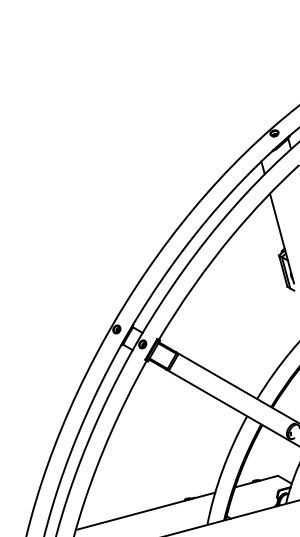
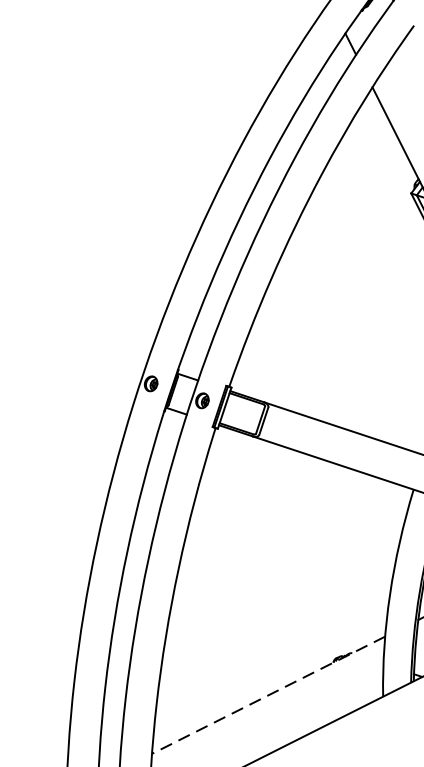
line: (145, 511) -> (268, 695), solid -> dashed

